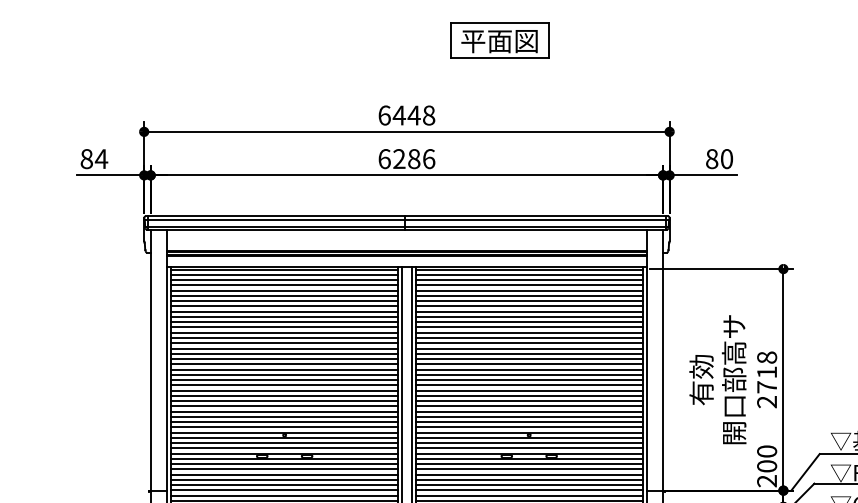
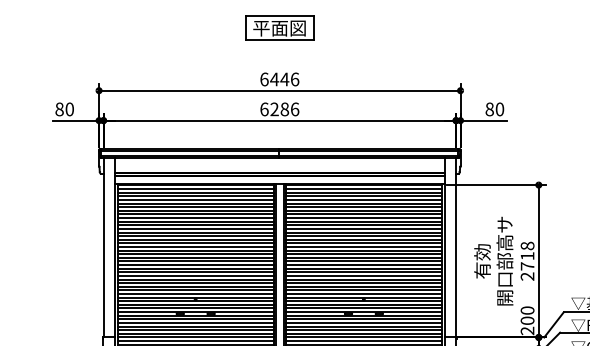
part: (499, 39) -> (279, 27), moved
text: (428, 115) -> (294, 79), 6448 -> 6446
text: (101, 159) -> (69, 109), 84 -> 80

